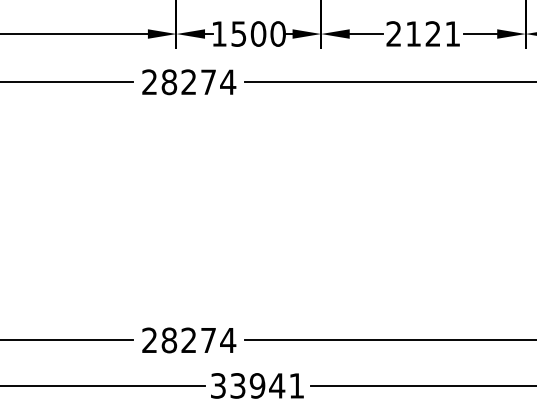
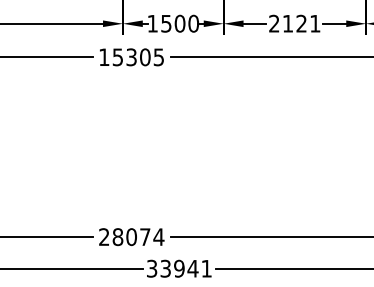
text: (188, 82) -> (131, 57), 28274 -> 15305
text: (188, 341) -> (131, 237), 28274 -> 28074

